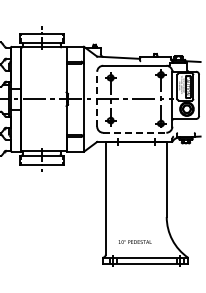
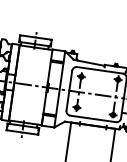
line: (97, 98) -> (69, 90), dashed -> solid
line: (134, 132) -> (92, 118), dashed -> solid

